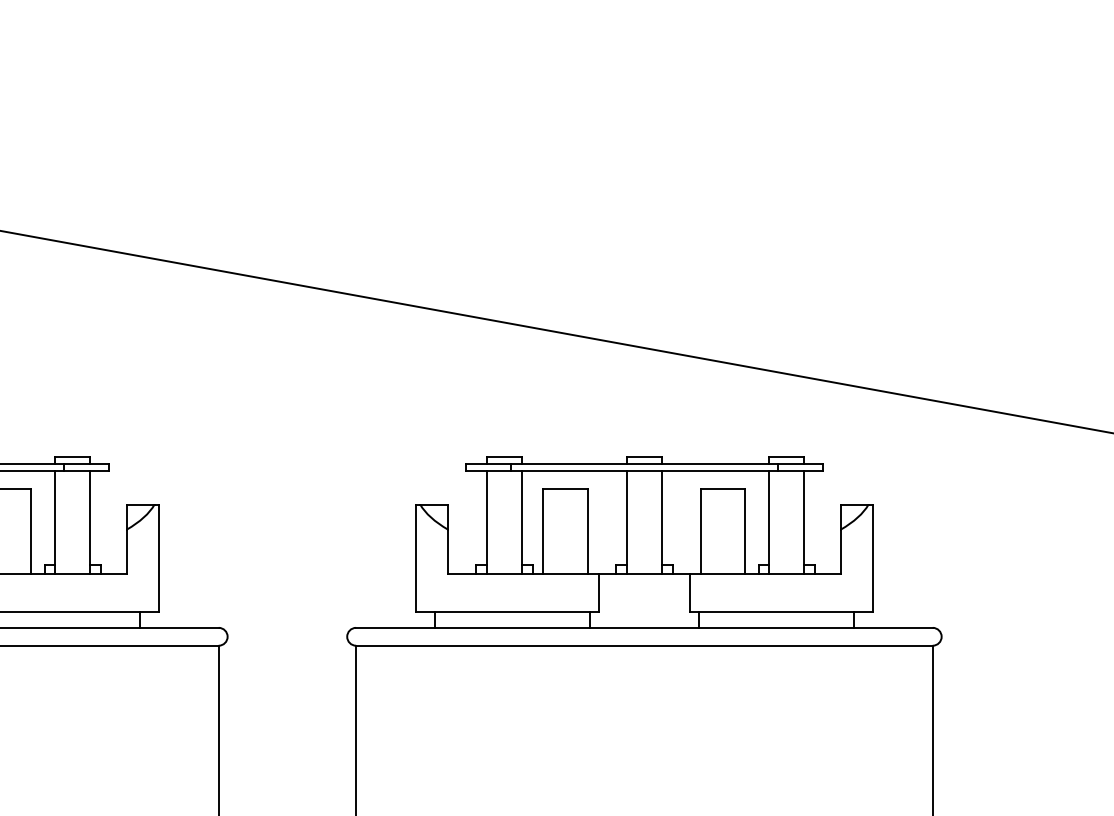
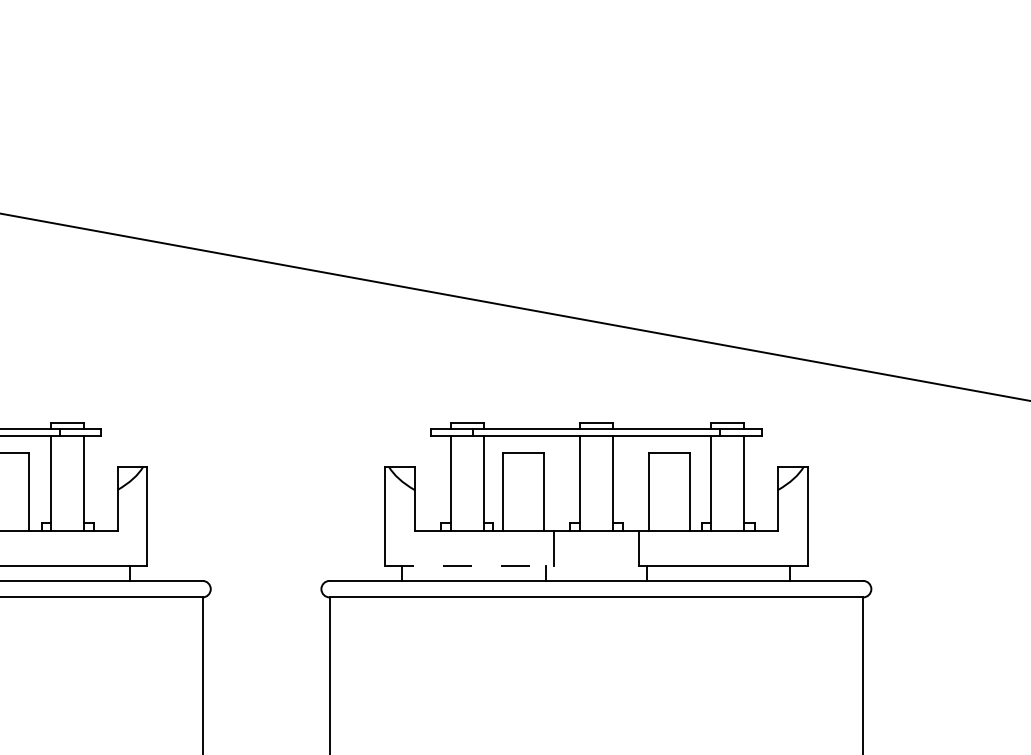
line: (507, 612) -> (469, 566), solid -> dashed

